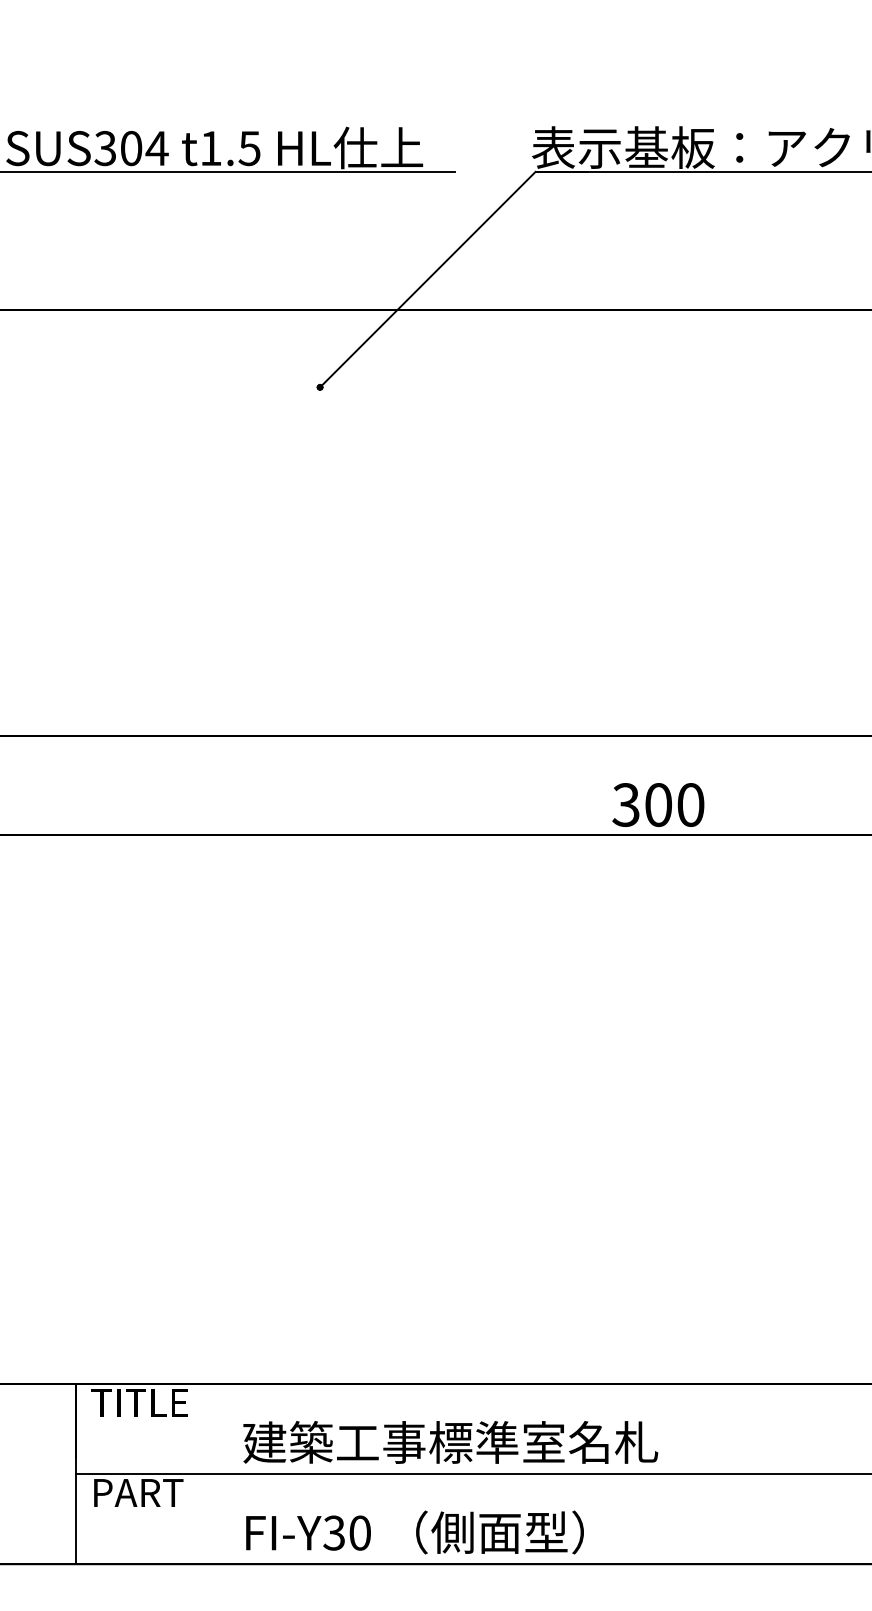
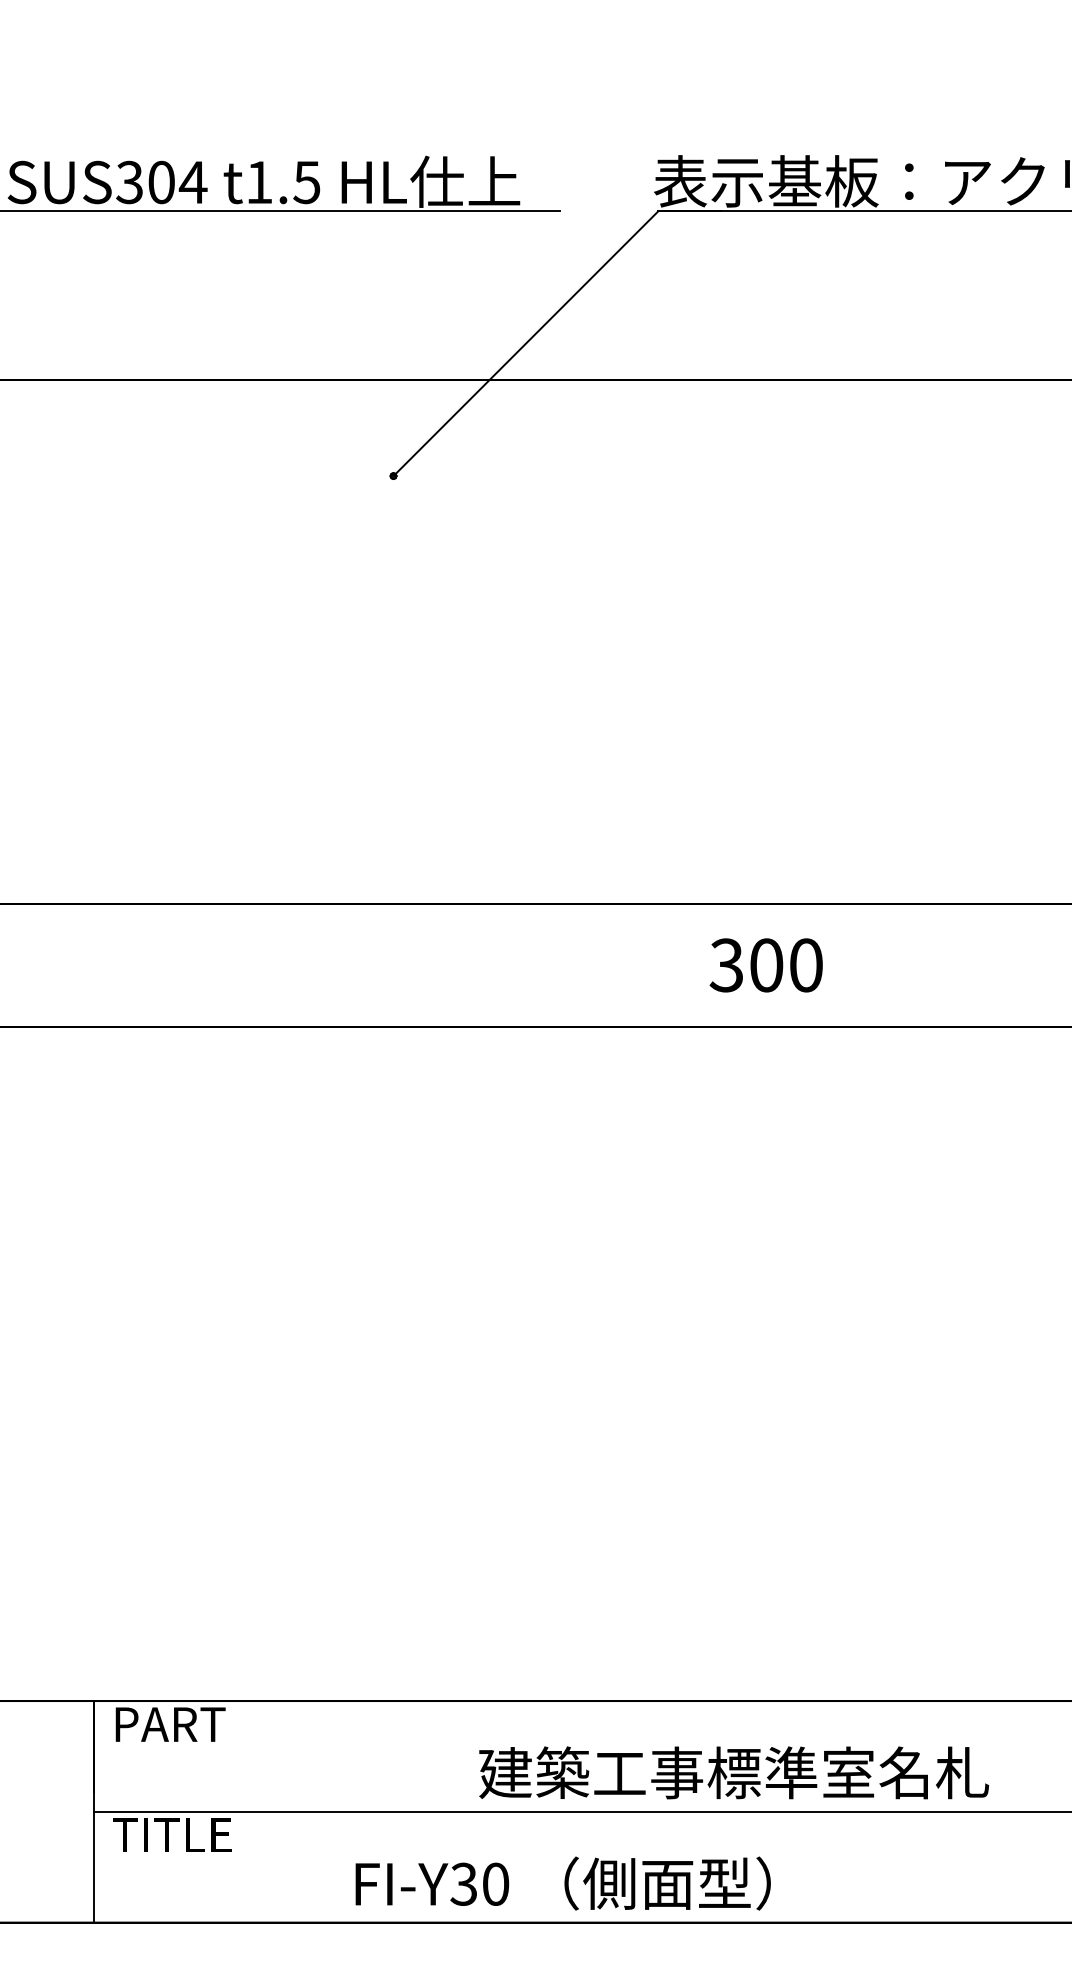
text: (657, 805) -> (765, 965), moved
text: (140, 1403) -> (172, 1724), TITLE -> PART
text: (450, 1442) -> (733, 1772), moved
text: (140, 1492) -> (172, 1834), PART -> TITLE
text: (414, 1532) -> (562, 1883), moved

